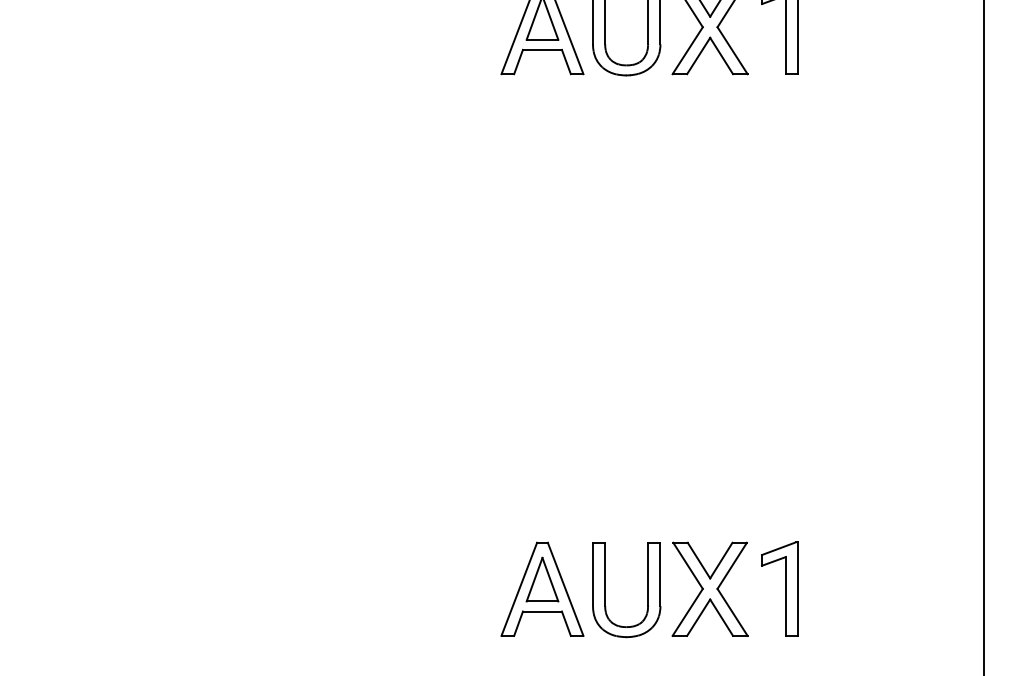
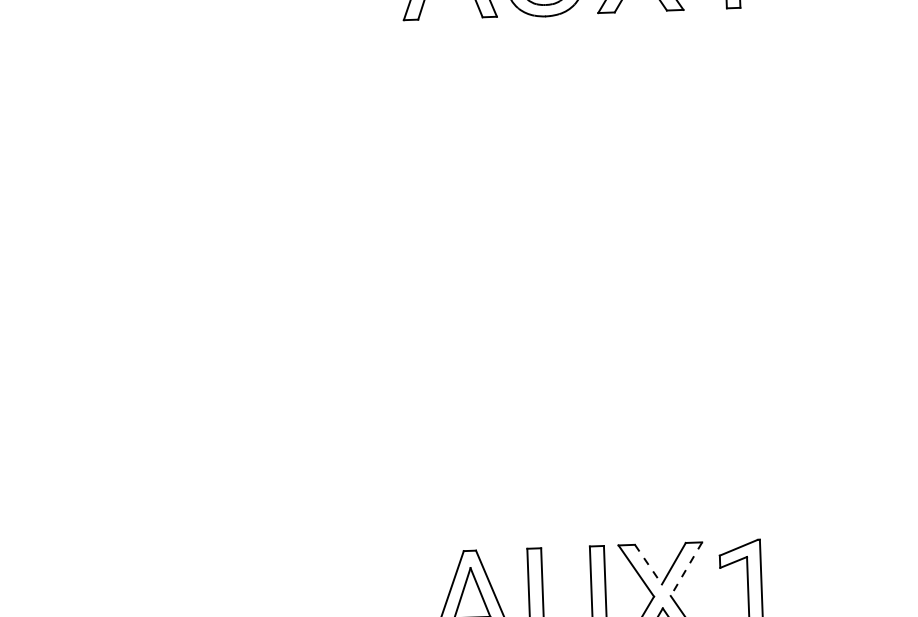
line: (699, 561) -> (649, 565), solid -> dashed
line: (731, 566) -> (685, 569), solid -> dashed

